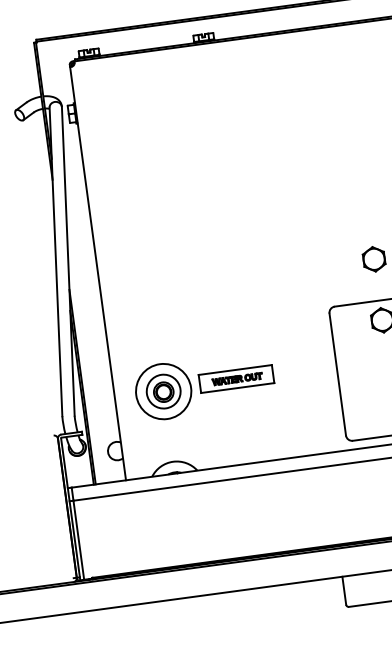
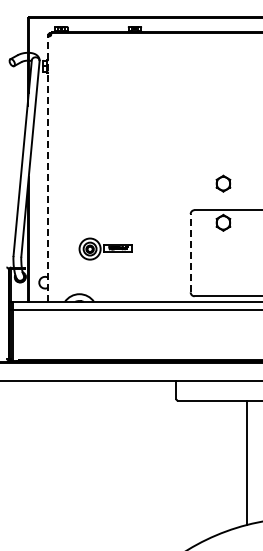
line: (98, 274) -> (48, 169), solid -> dashed
line: (337, 373) -> (190, 252), solid -> dashed
part: (204, 385) -> (105, 248), size x0.6

